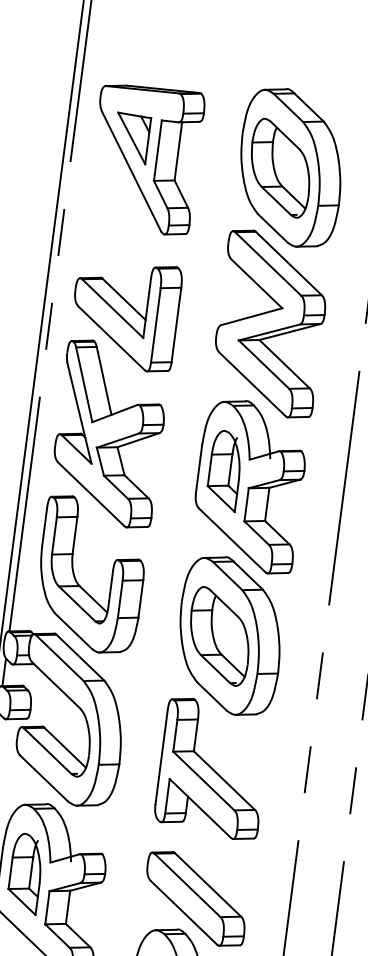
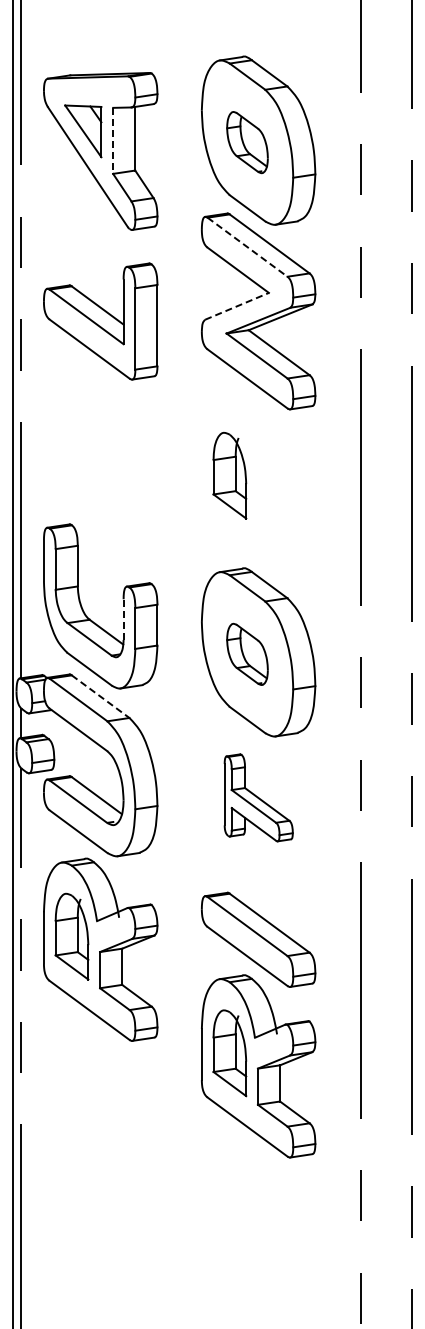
line: (158, 151) -> (113, 141), solid -> dashed
part: (280, 168) -> (247, 142), size x0.6
line: (268, 264) -> (247, 247), solid -> dashed
line: (251, 316) -> (237, 306), solid -> dashed
part: (109, 434) -> (100, 452), removed
part: (249, 485) -> (258, 488), removed
line: (110, 589) -> (123, 619), solid -> dashed
part: (219, 636) -> (247, 654), size x0.6
line: (80, 657) -> (100, 696), solid -> dashed
part: (212, 768) -> (258, 797), size x0.6

